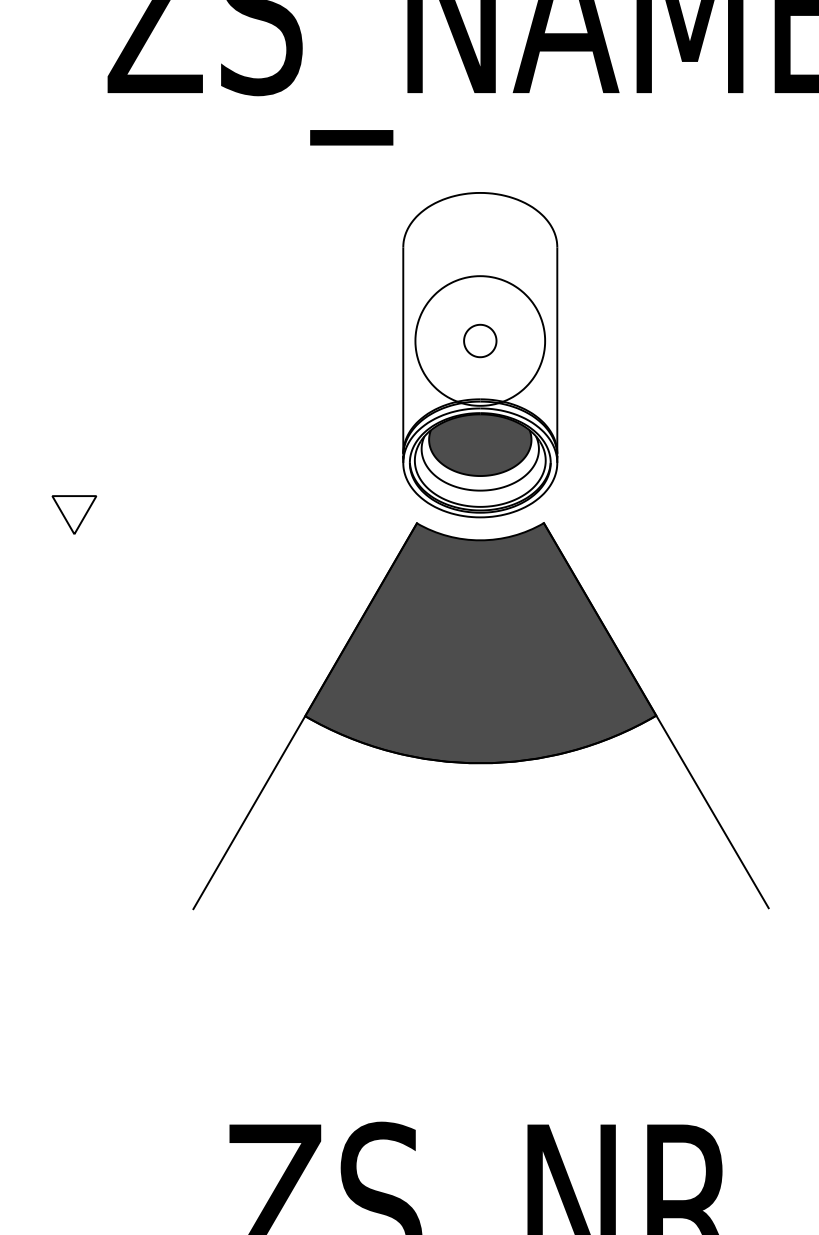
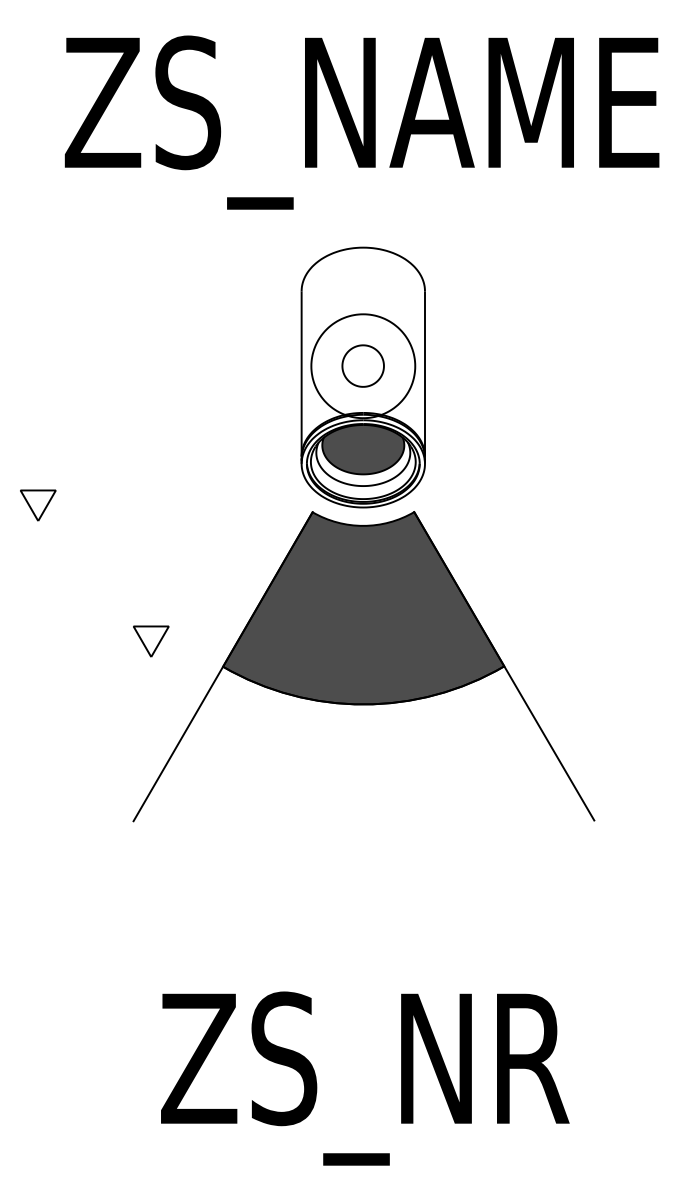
part: (480, 341) -> (363, 366), size x1.6
part: (215, 684) -> (151, 641), added

